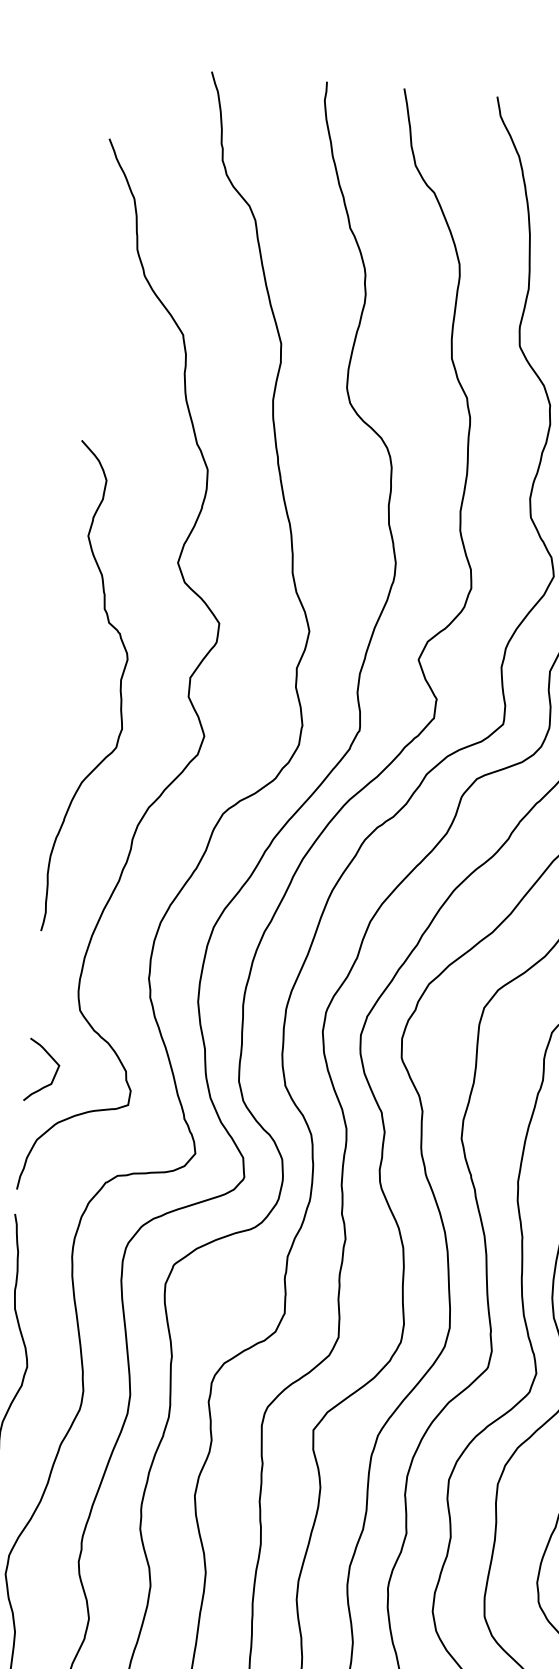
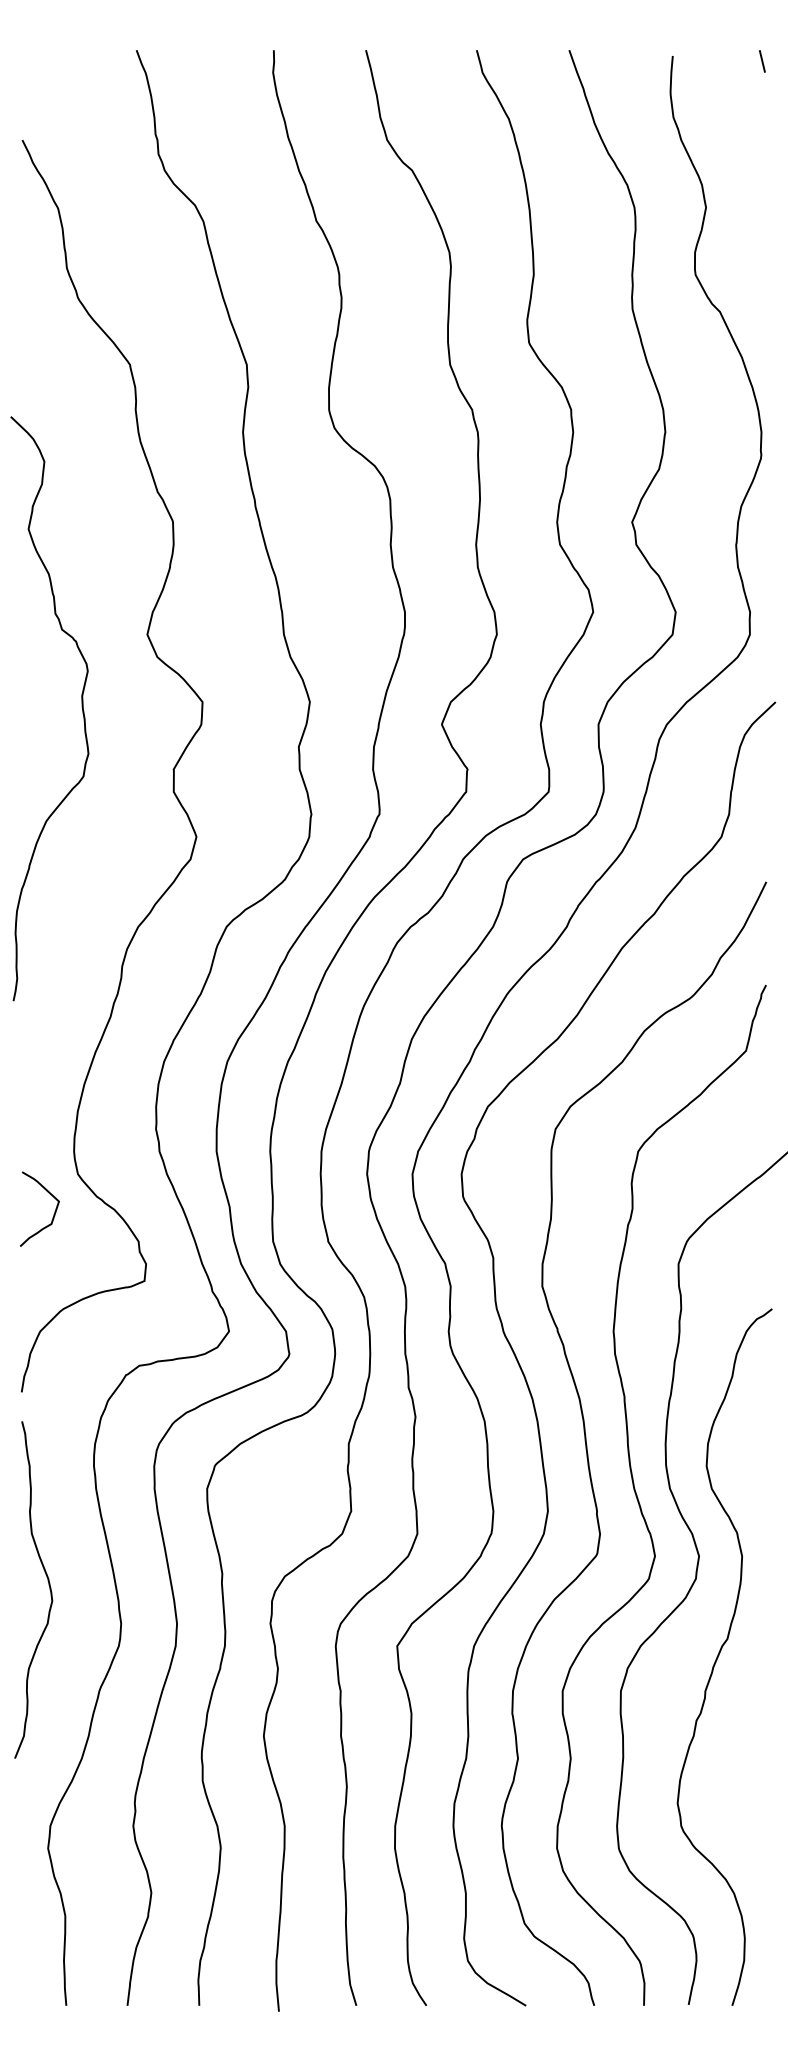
curve: (119, 689) -> (81, 707), moved
curve: (53, 1076) -> (53, 1214), moved

